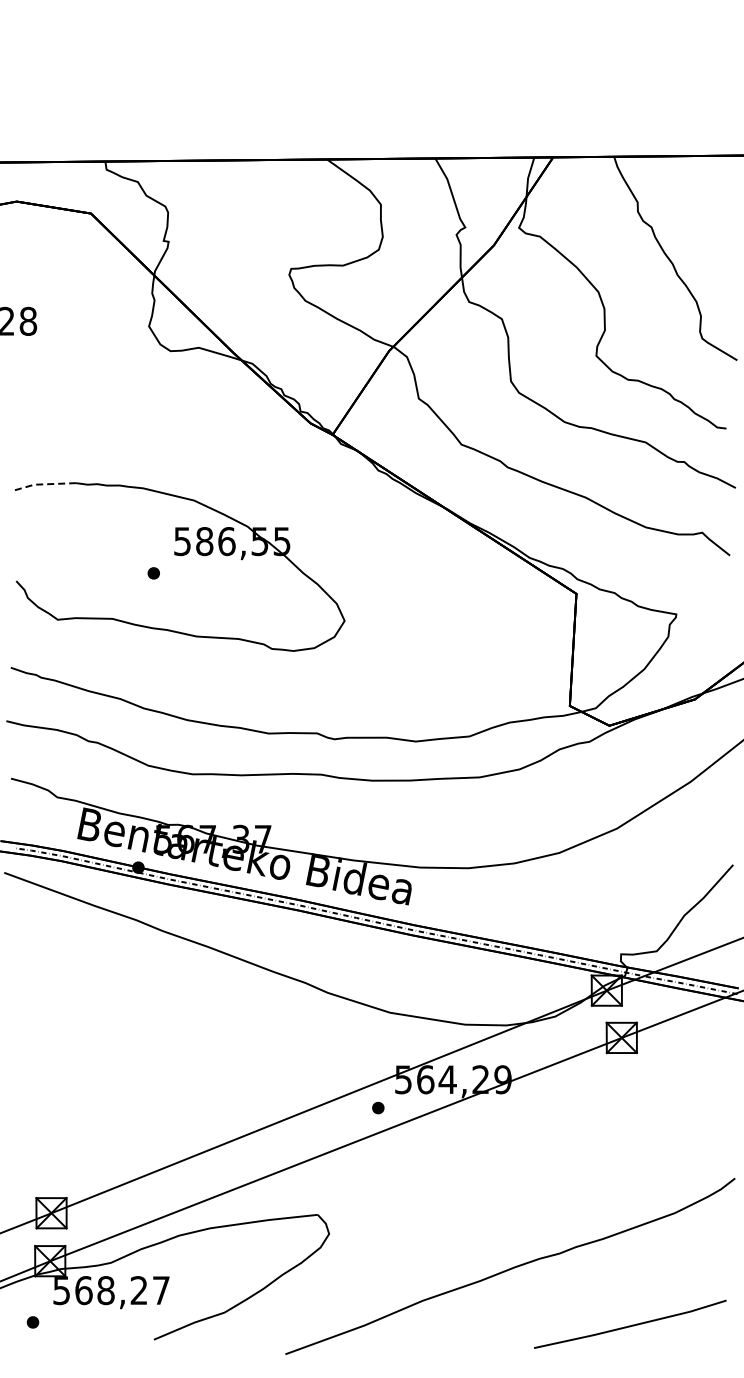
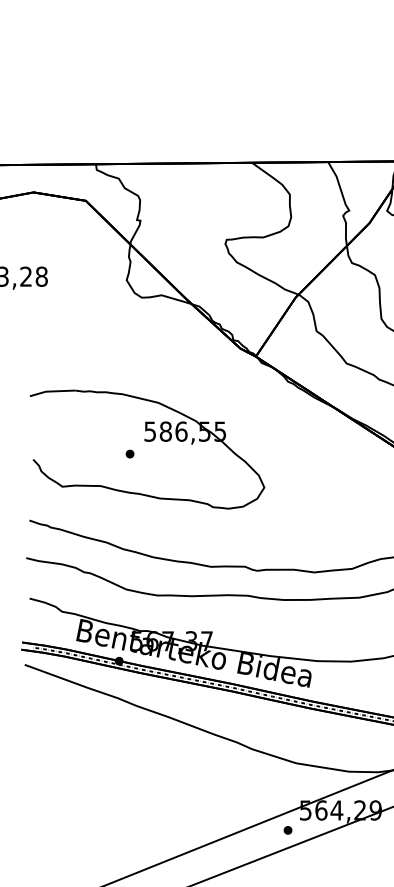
line: (42, 484) -> (51, 391), dashed -> solid

